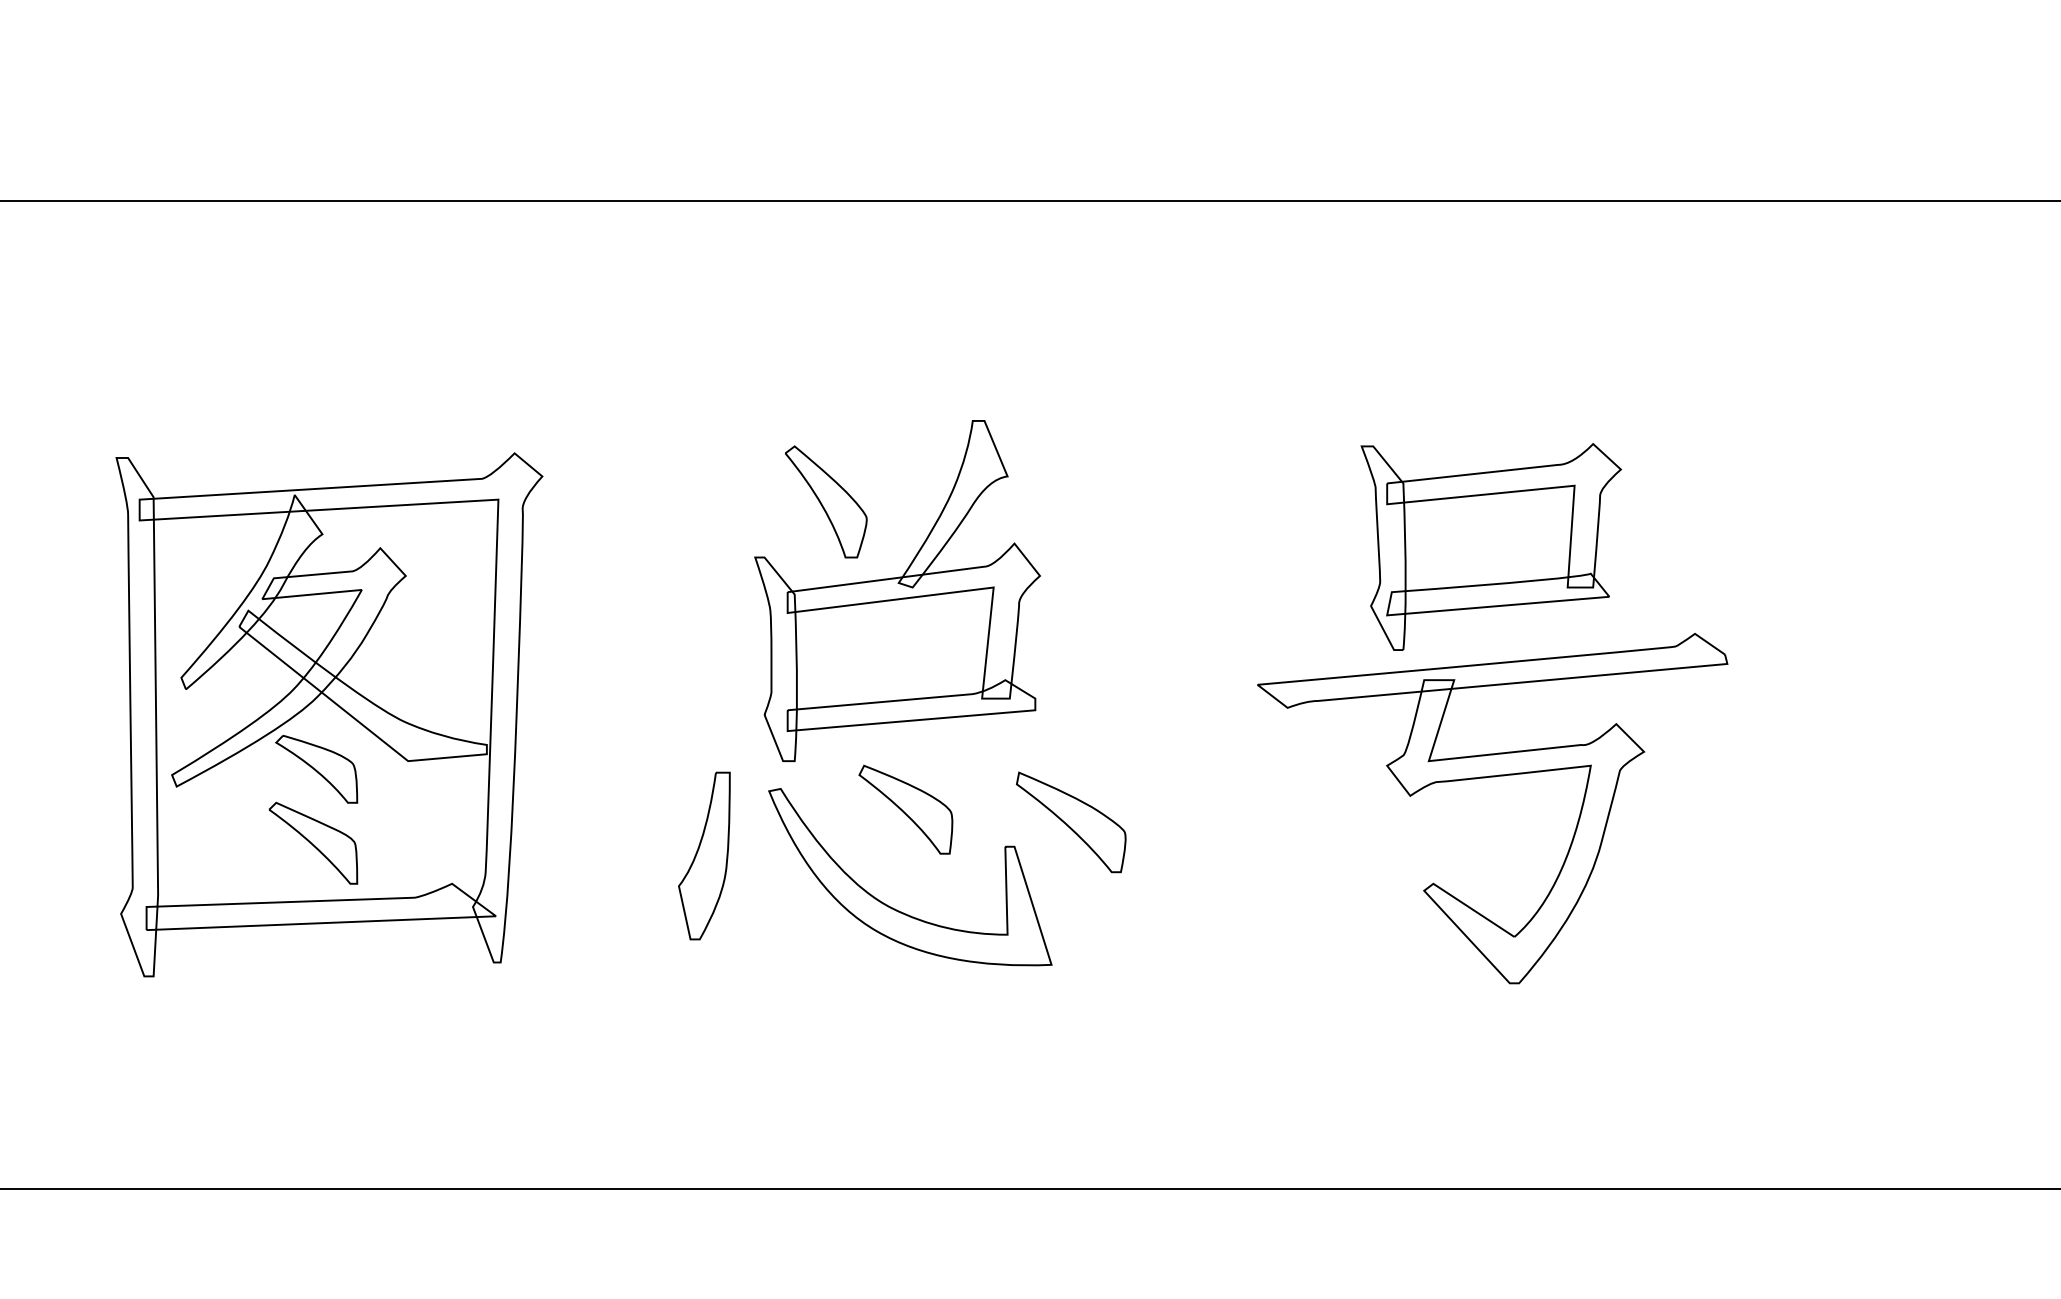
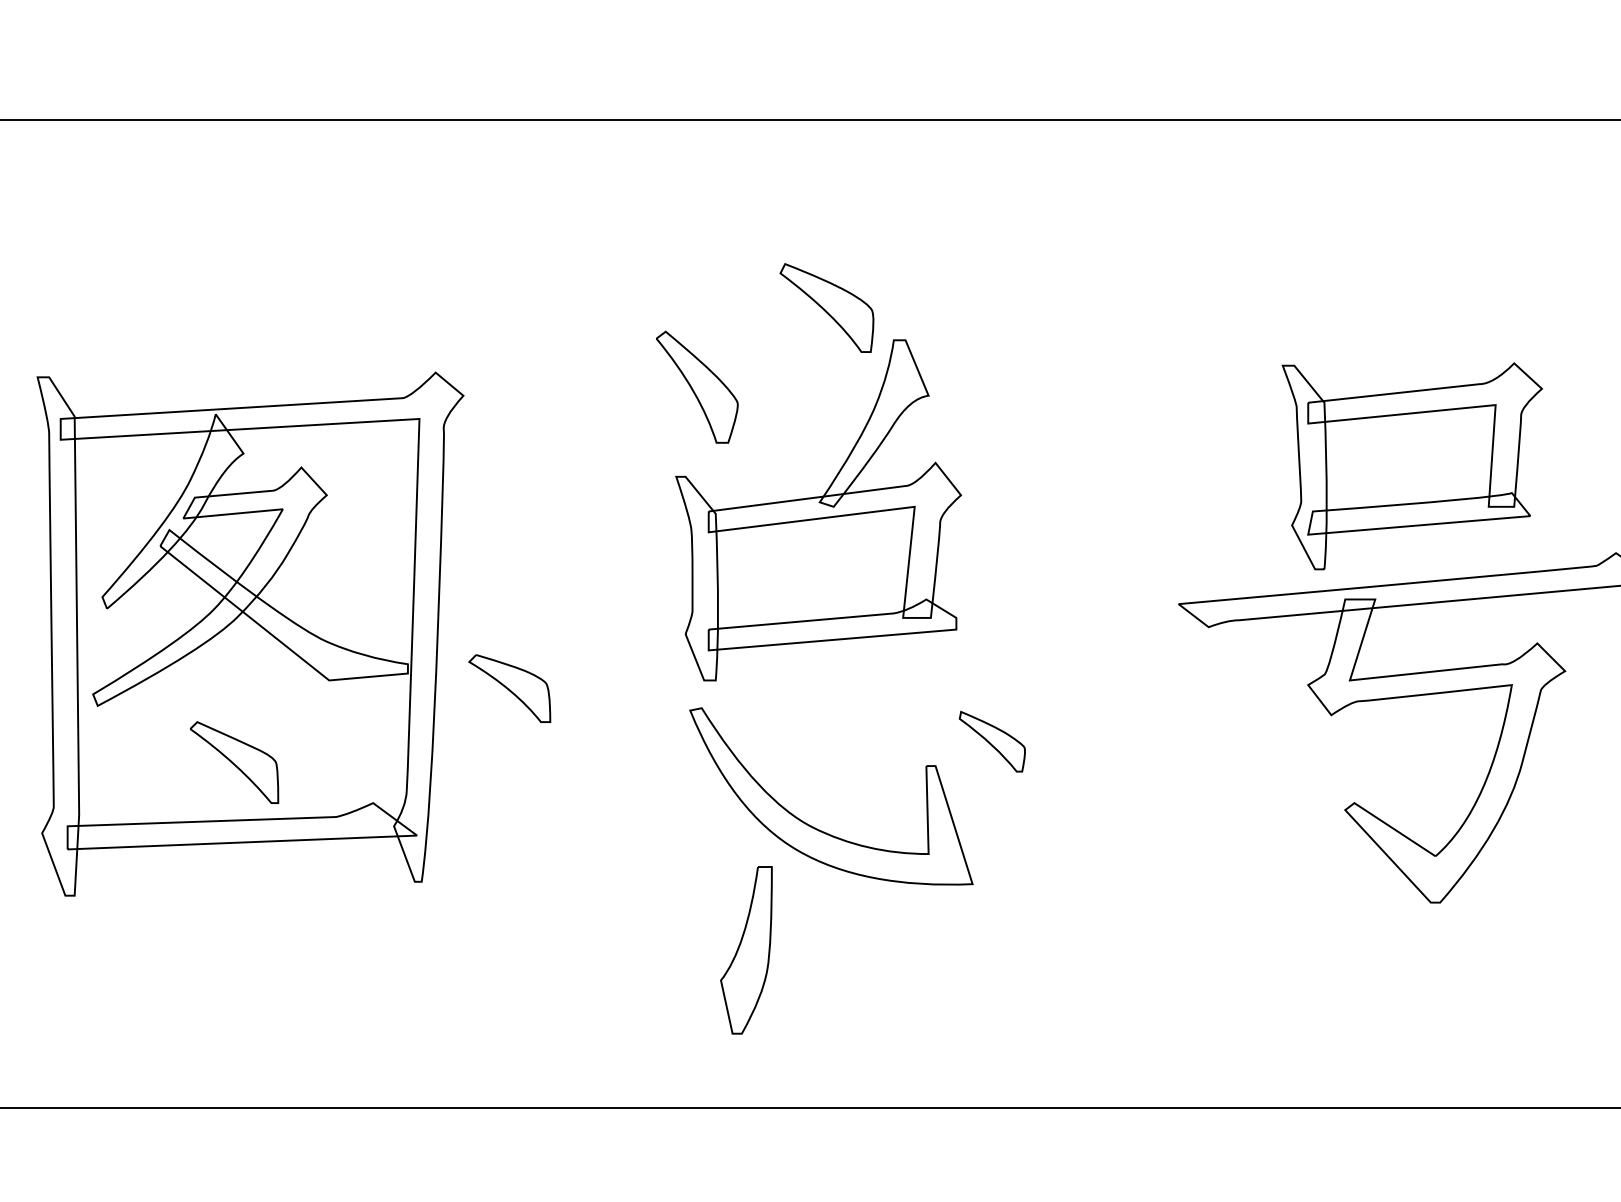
part: (826, 501) -> (697, 386), moved
part: (316, 769) -> (509, 688), moved
part: (905, 809) -> (826, 307), moved
part: (1071, 822) -> (992, 741), size x0.6
part: (704, 855) -> (746, 949), moved

